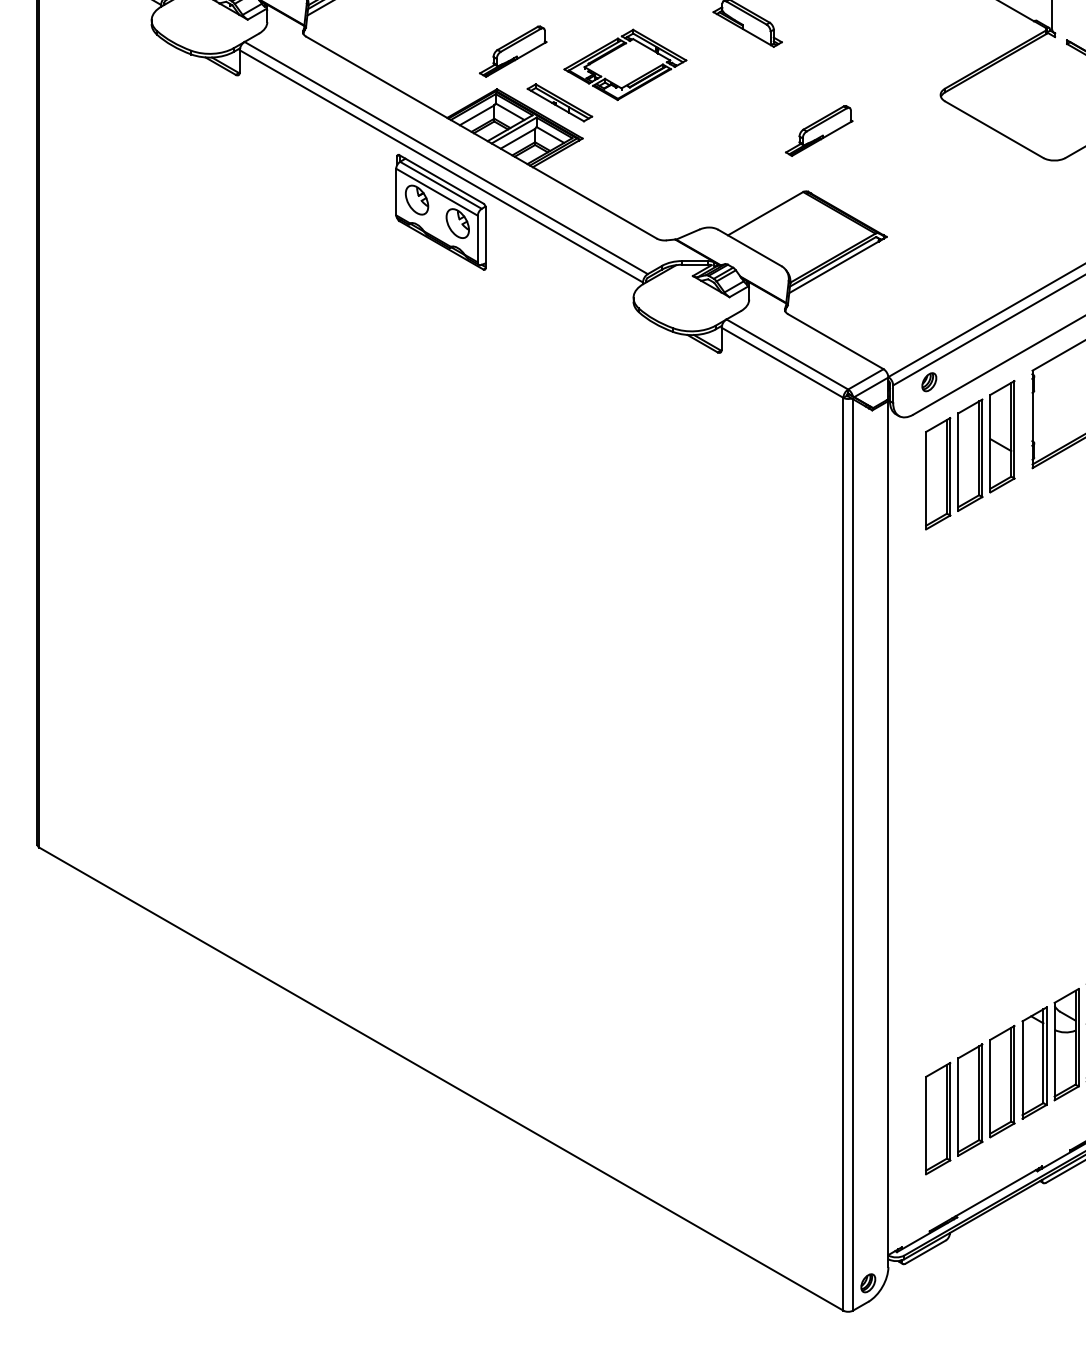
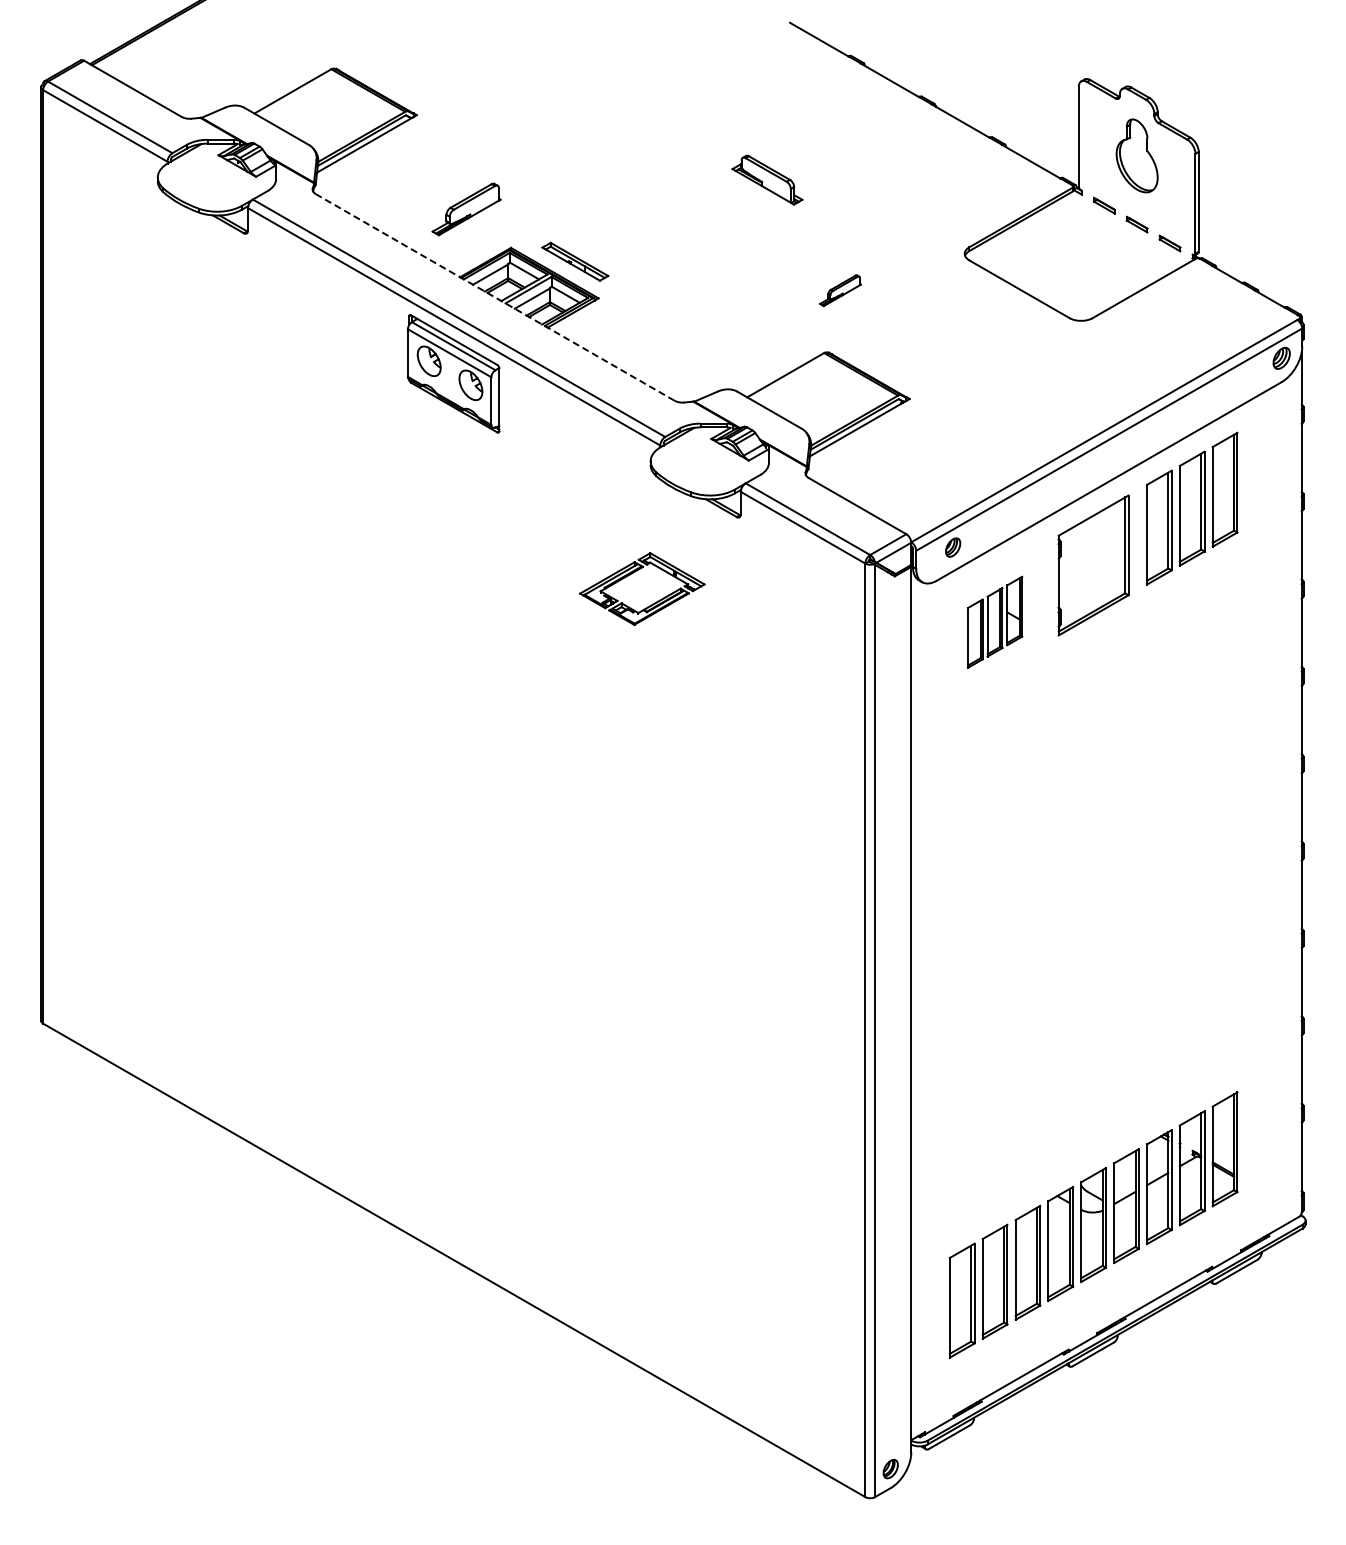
part: (618, 48) -> (635, 572), moved
part: (513, 51) -> (466, 209), moved
part: (819, 130) -> (840, 290), size x0.6
line: (481, 137) -> (495, 297), solid -> dashed
part: (969, 455) -> (994, 622), size x0.6

